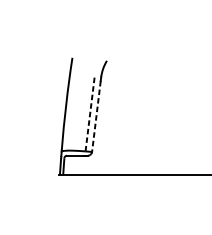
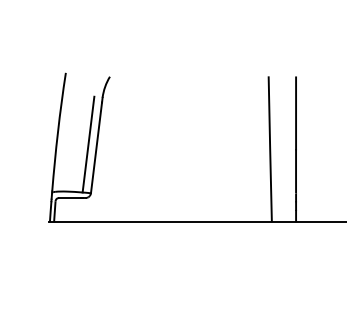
line: (90, 113) -> (88, 144), dashed -> solid
line: (96, 116) -> (96, 147), dashed -> solid

